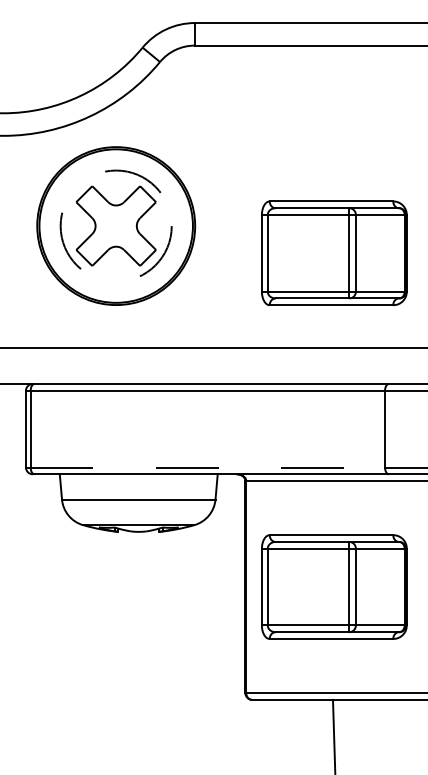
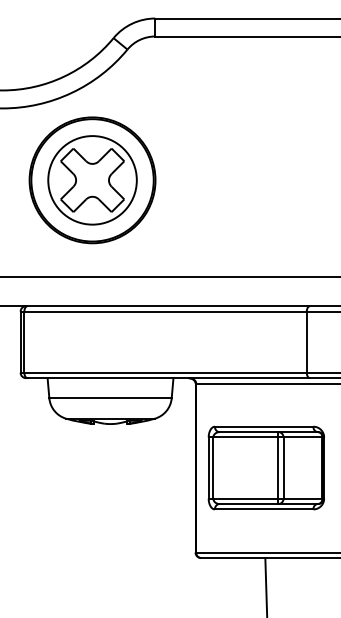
circle: (116, 226) -> (92, 180), dashed -> solid
part: (333, 252) -> (265, 201), removed
line: (208, 467) -> (166, 372), dashed -> solid

